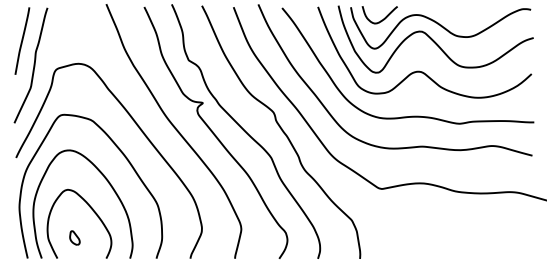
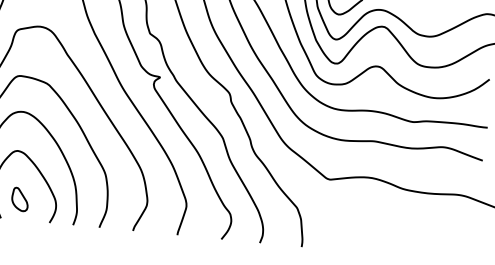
part: (74, 237) -> (19, 198), size x1.67

